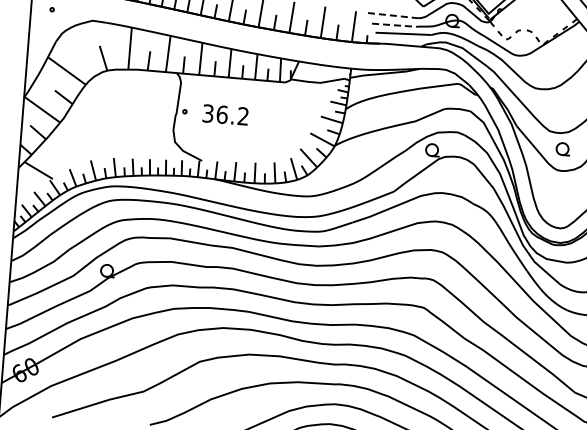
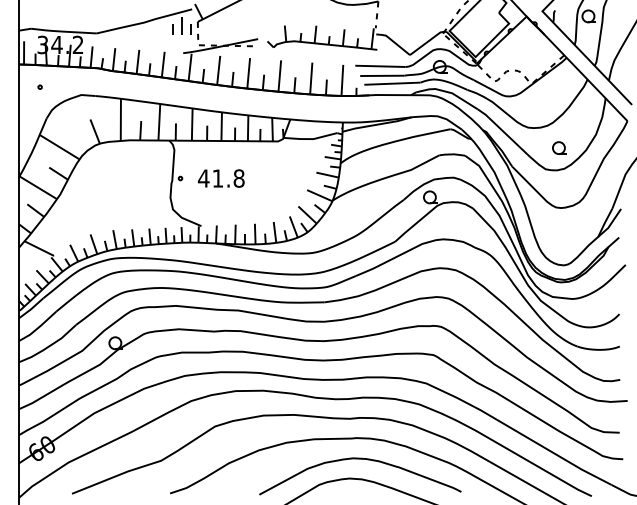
line: (393, 15) -> (380, 66), dashed -> solid
line: (394, 24) -> (382, 75), dashed -> solid
text: (225, 114) -> (221, 178), 36.2 -> 41.8
part: (563, 148) -> (559, 147), moved

